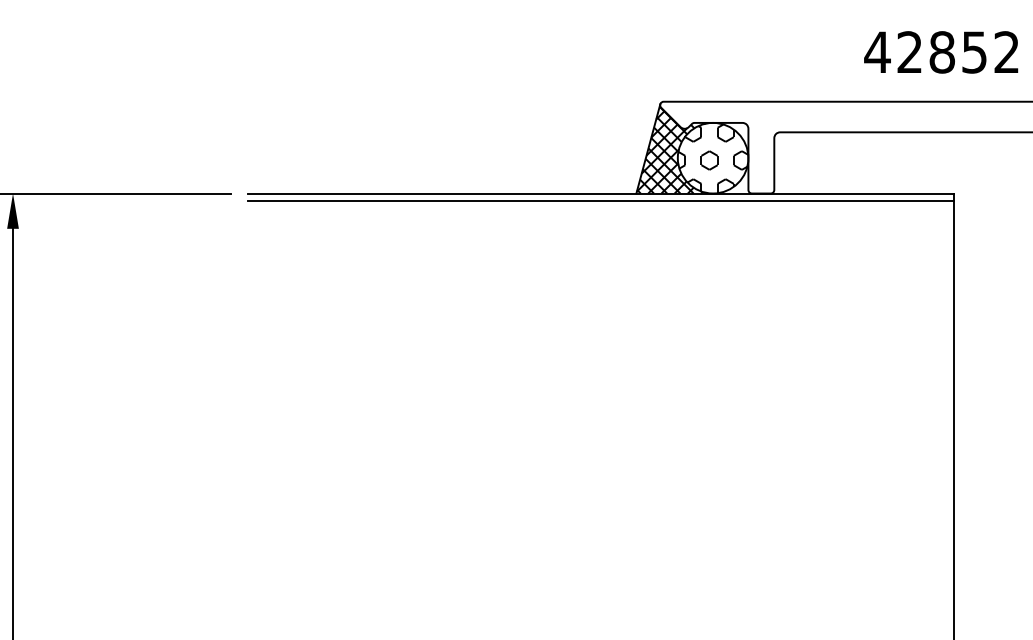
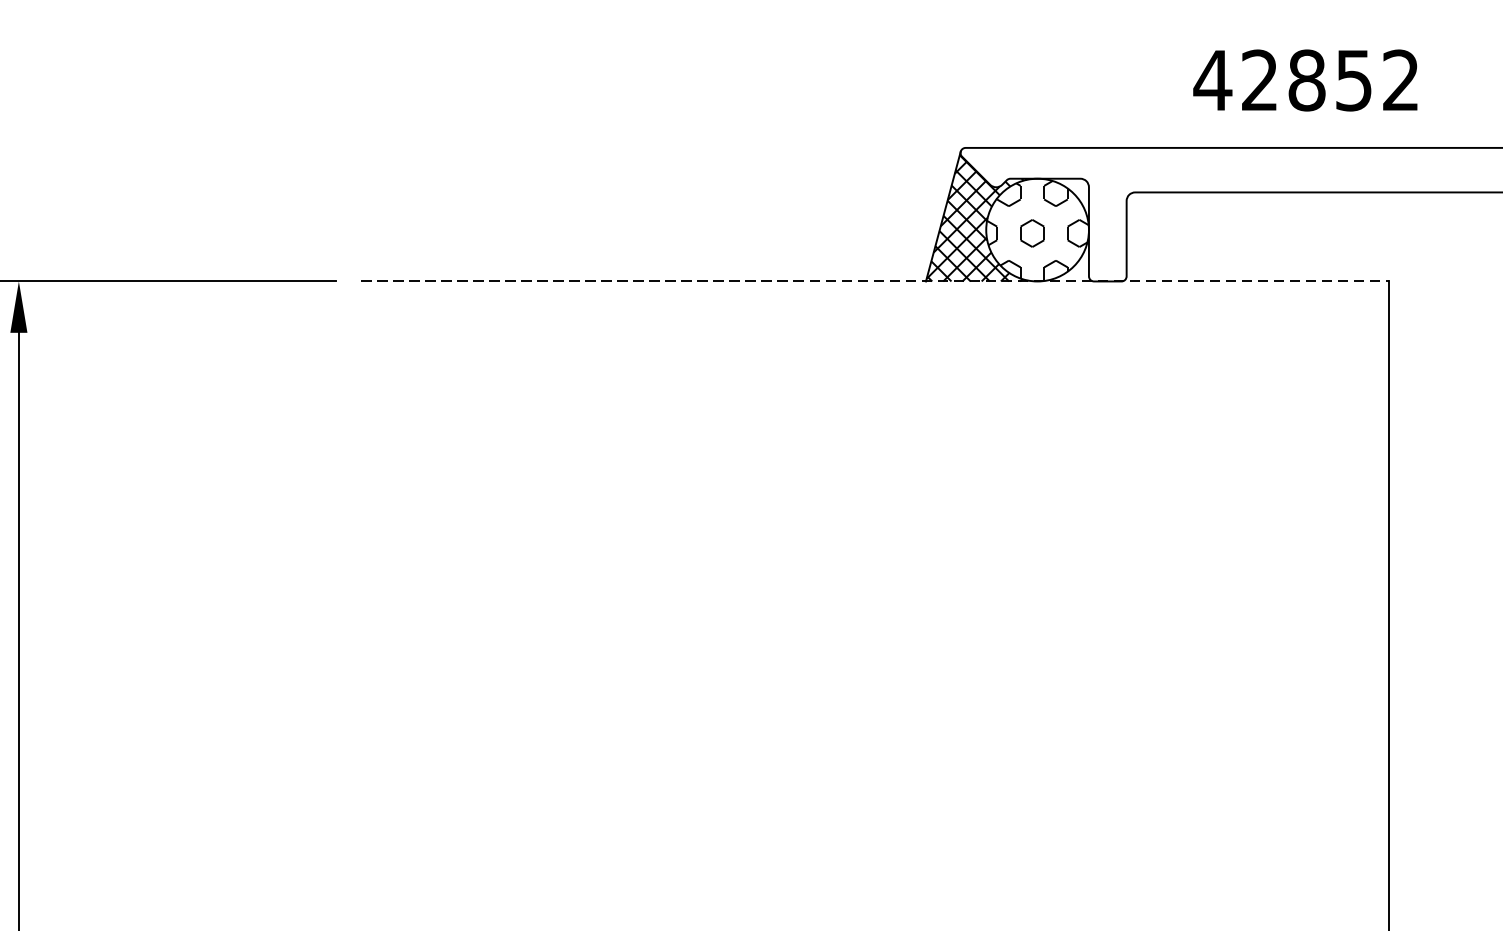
text: (941, 52) -> (1305, 80), moved
line: (601, 193) -> (875, 281), solid -> dashed
line: (601, 200) -> (875, 291), removed

